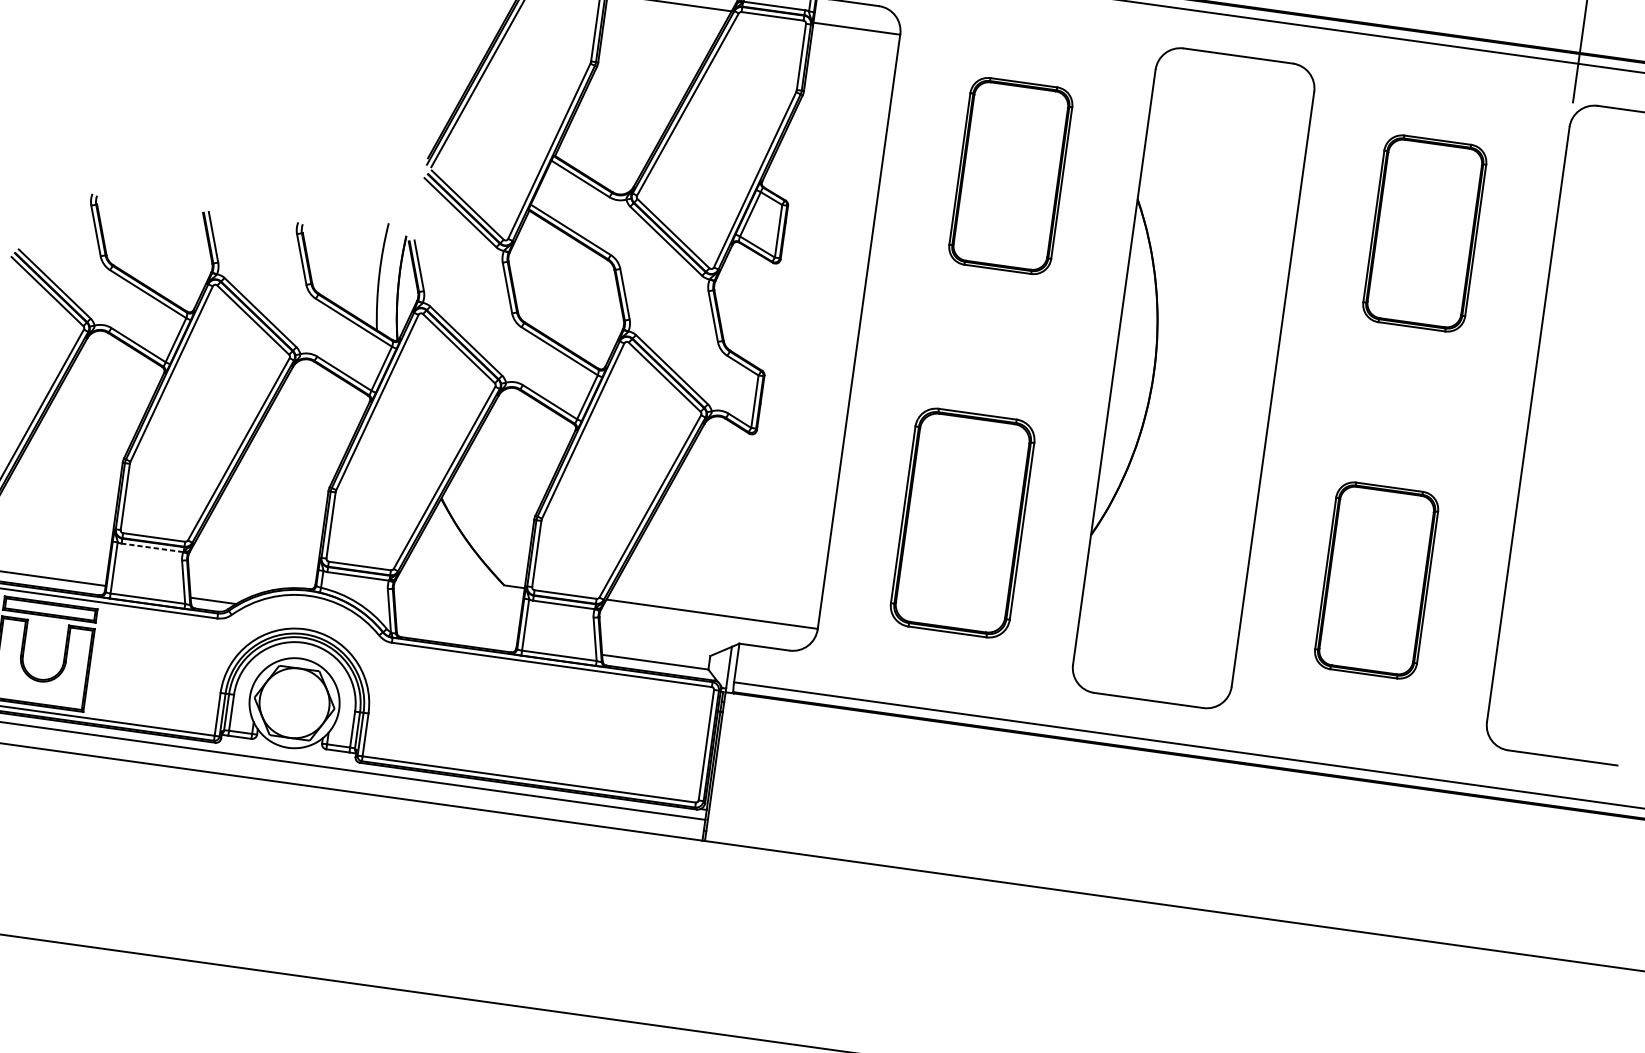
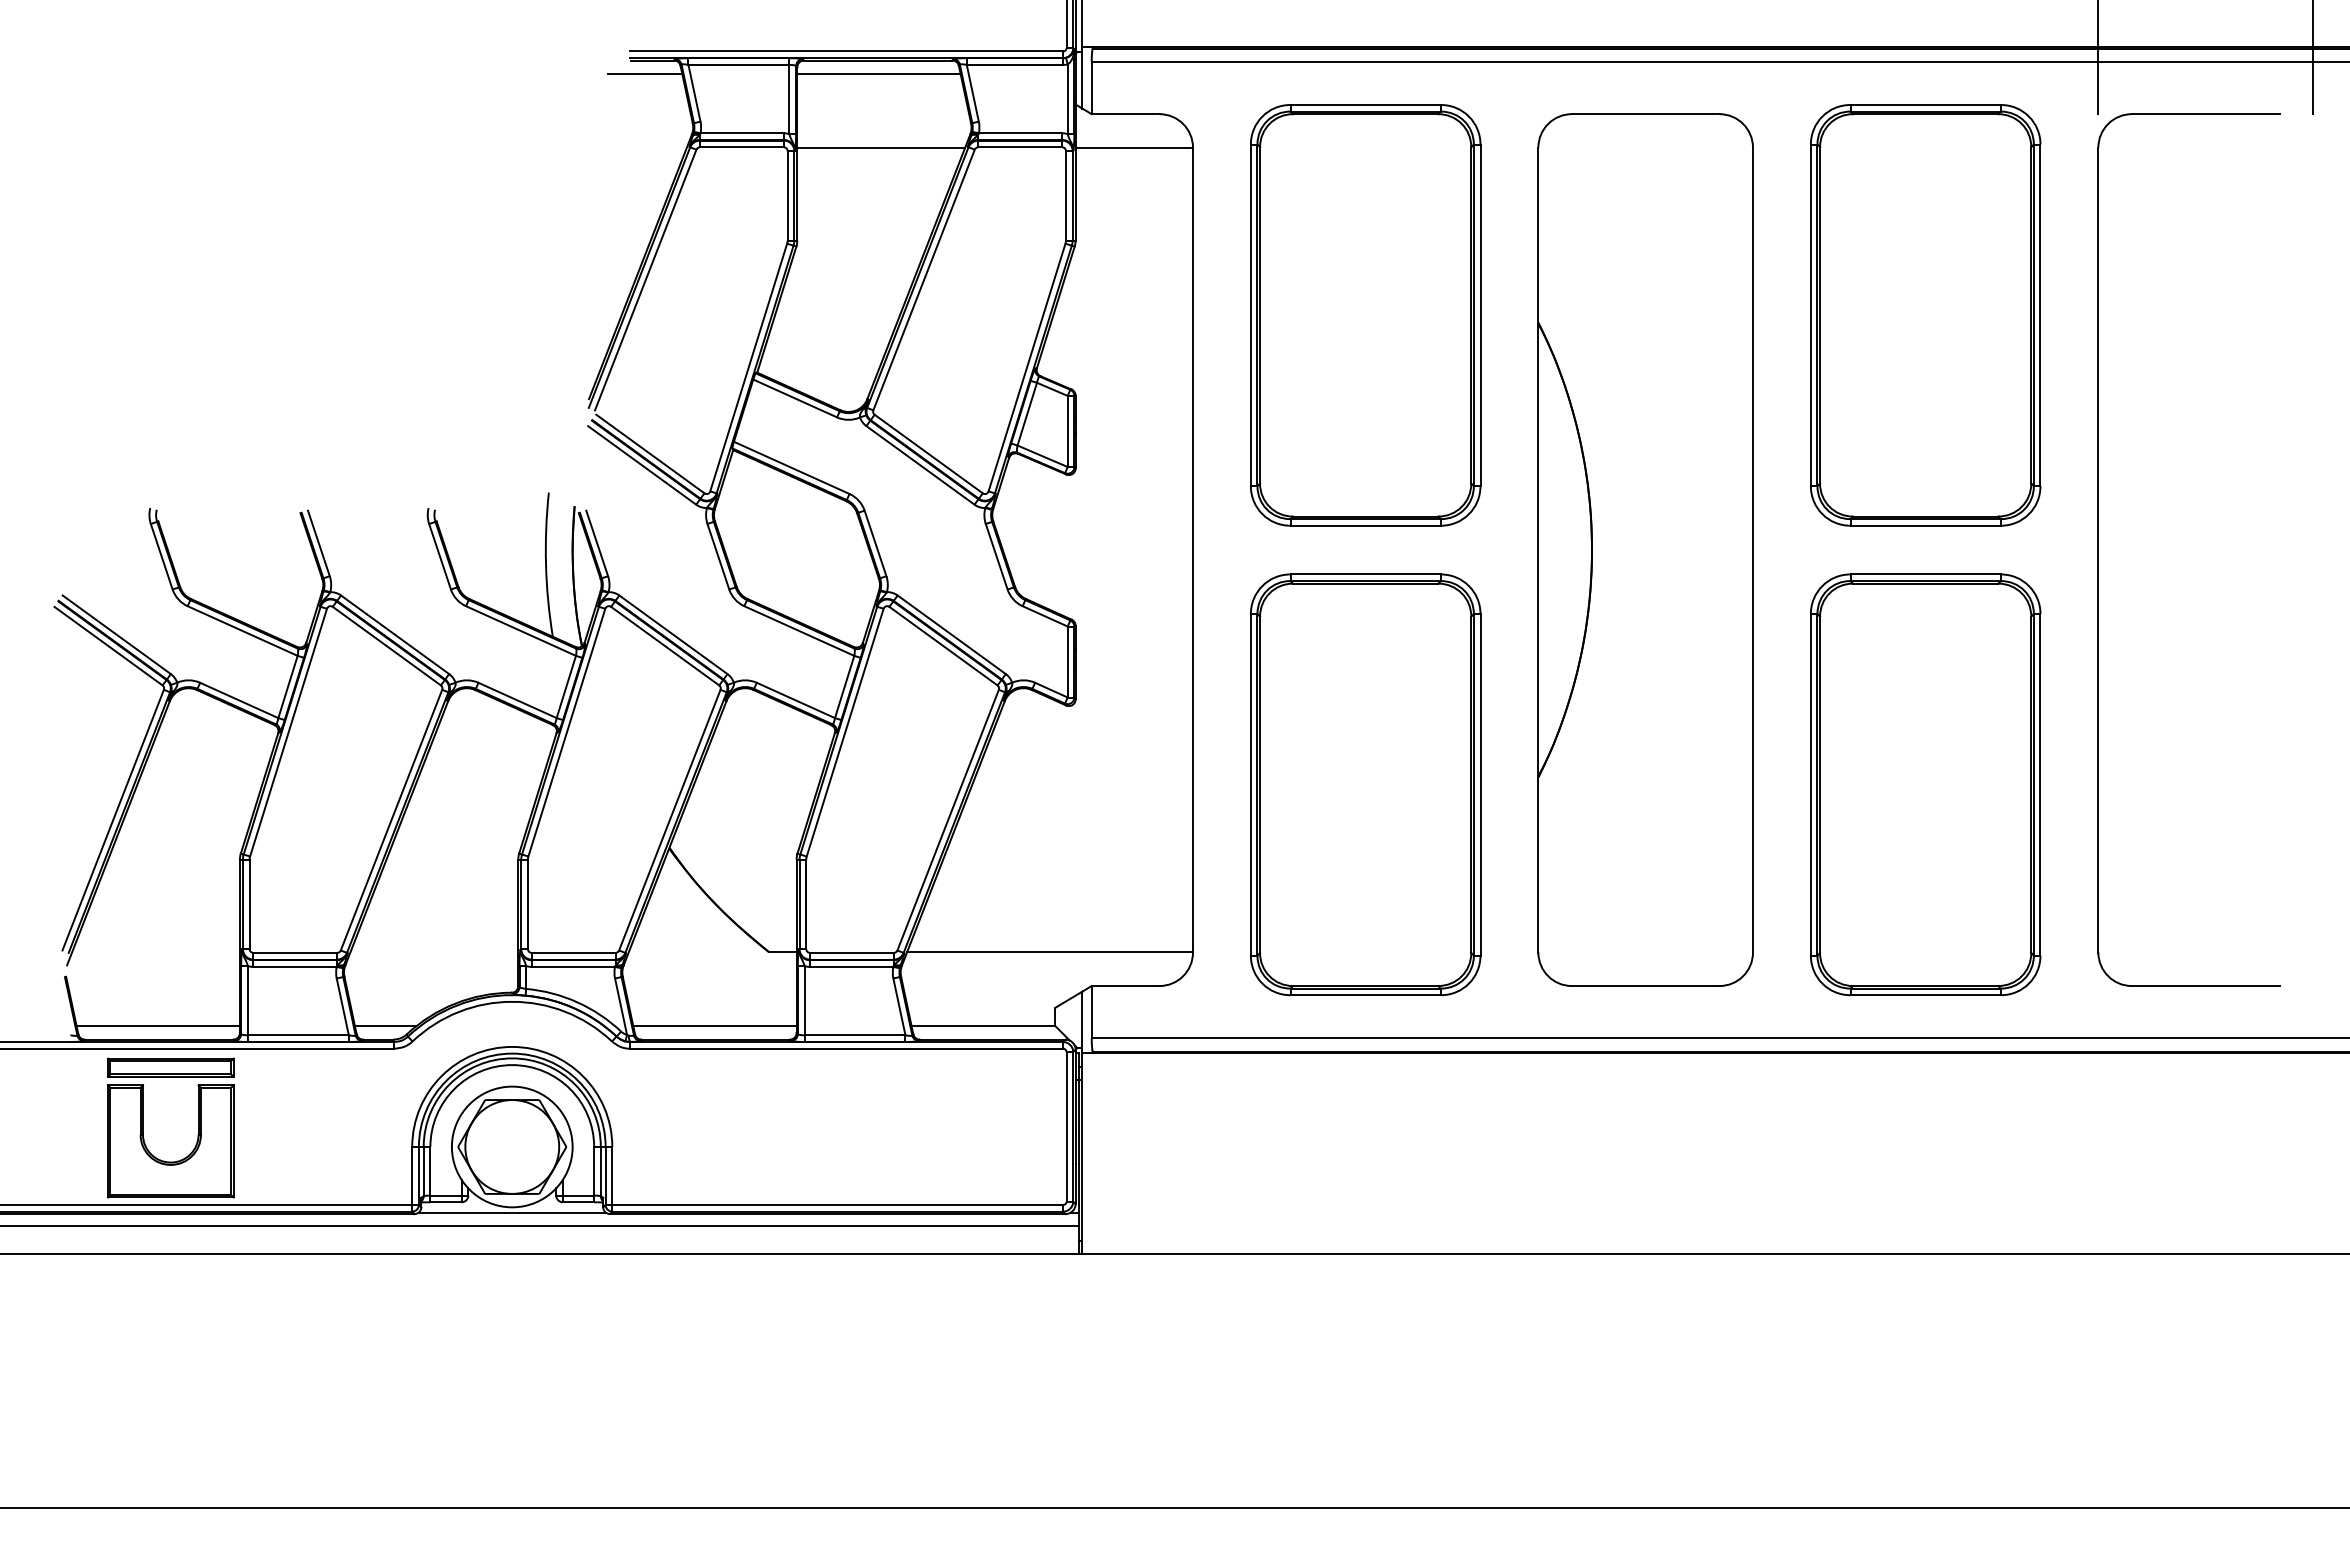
part: (1010, 176) -> (1365, 315), size x1.67
part: (1424, 233) -> (1925, 315), size x1.67
part: (962, 522) -> (1365, 784), size x1.43
line: (152, 547) -> (295, 966), dashed -> solid
part: (1376, 580) -> (1925, 784), size x1.67
line: (456, 634) -> (714, 1026), added
line: (287, 751) -> (511, 1212), added

